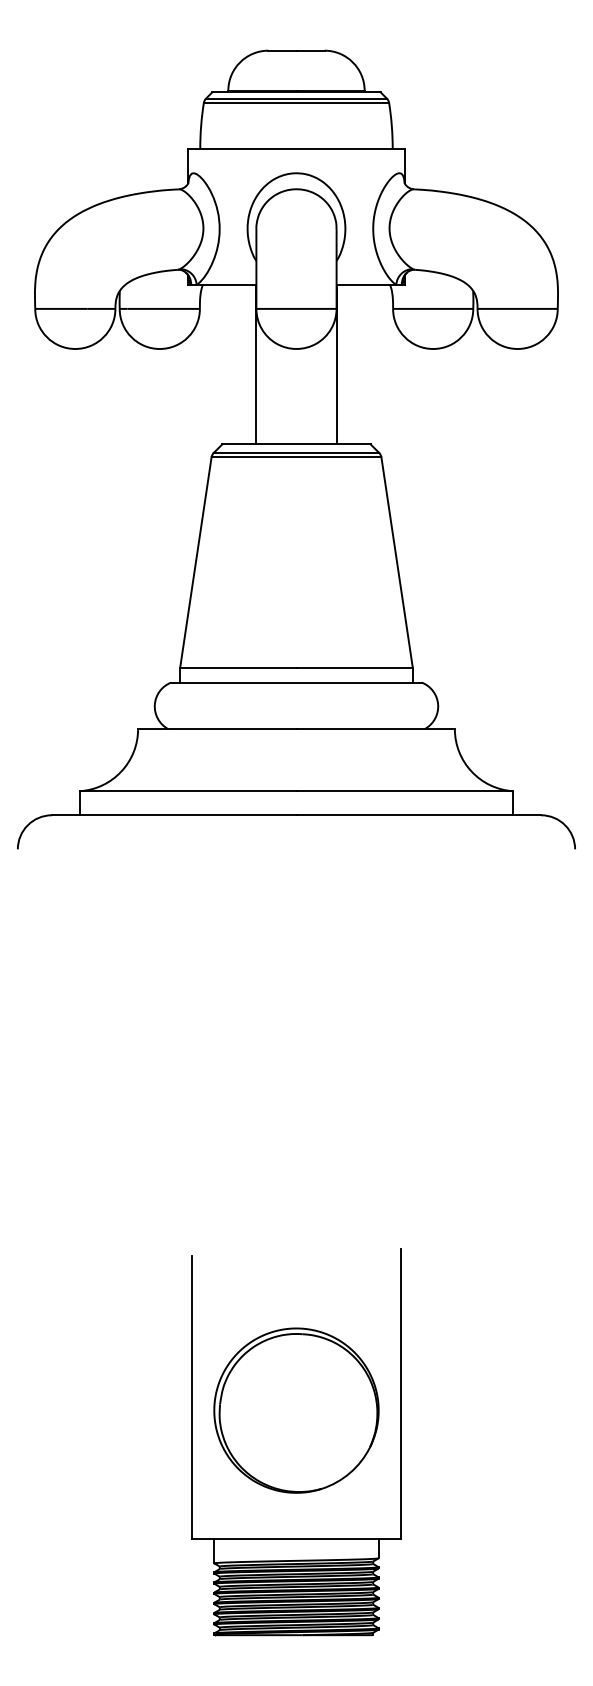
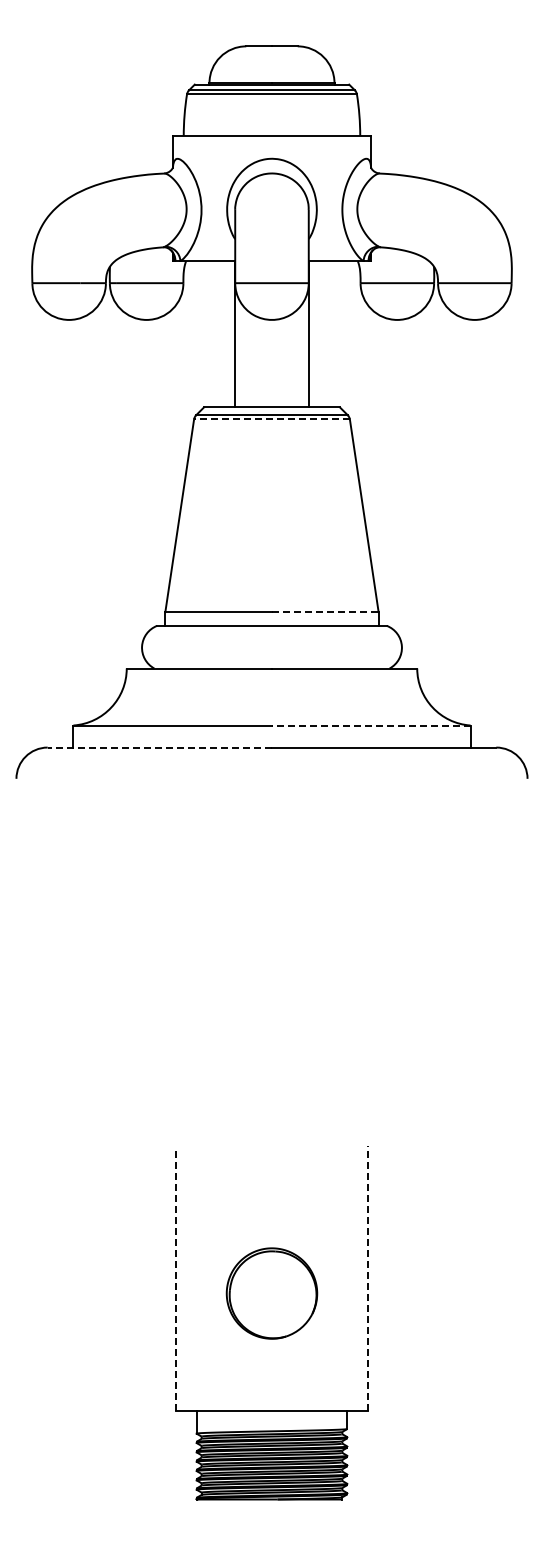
line: (297, 457) -> (272, 419), solid -> dashed
line: (354, 667) -> (325, 612), solid -> dashed
line: (403, 791) -> (370, 725), solid -> dashed
line: (173, 815) -> (159, 747), solid -> dashed
line: (400, 1394) -> (367, 1278), solid -> dashed
line: (192, 1397) -> (176, 1281), solid -> dashed
part: (295, 1410) -> (271, 1293), size x0.6

